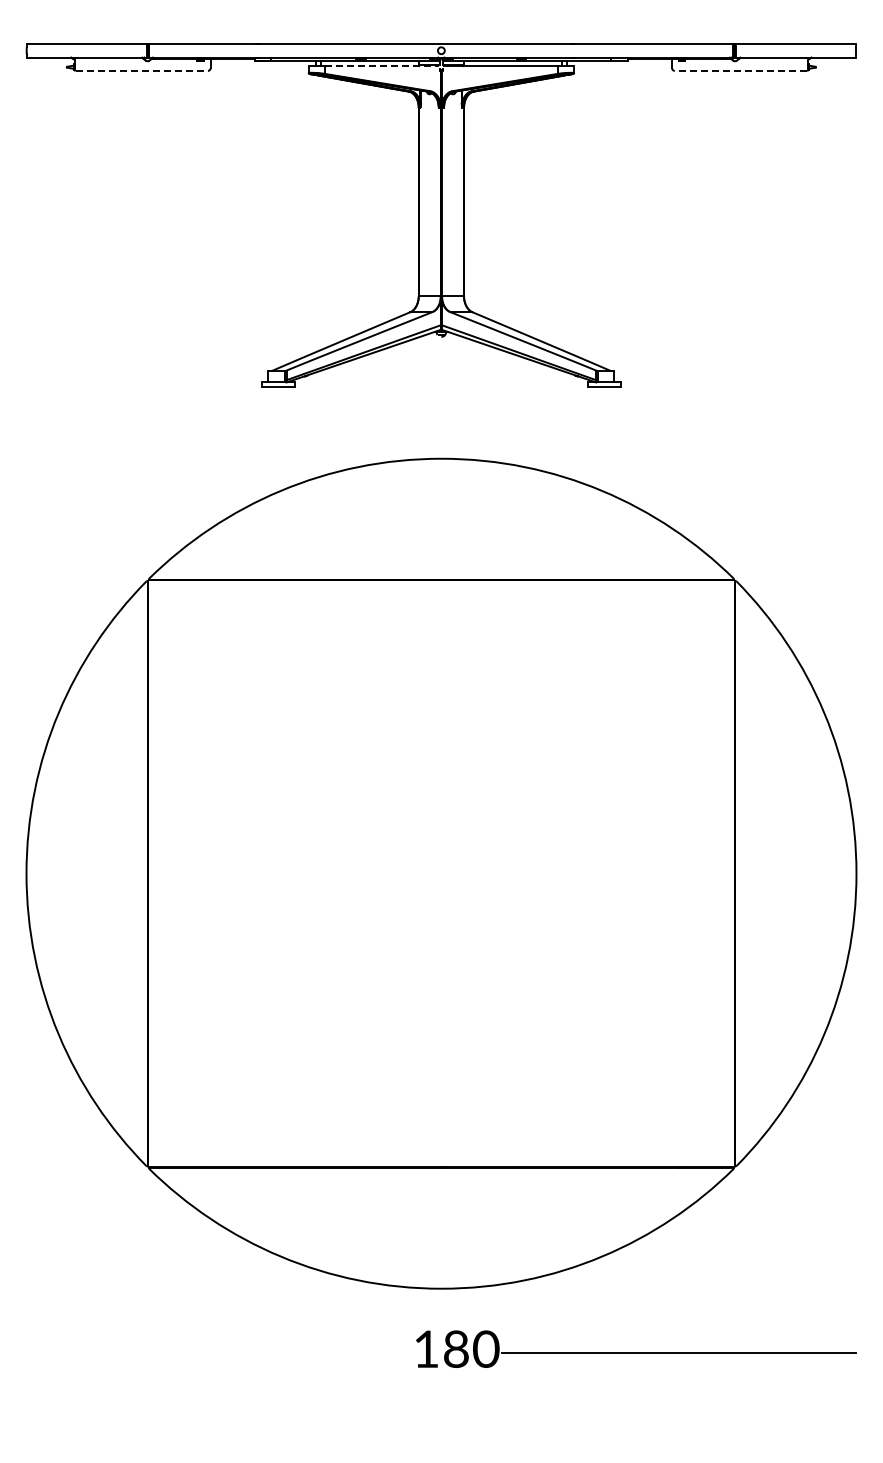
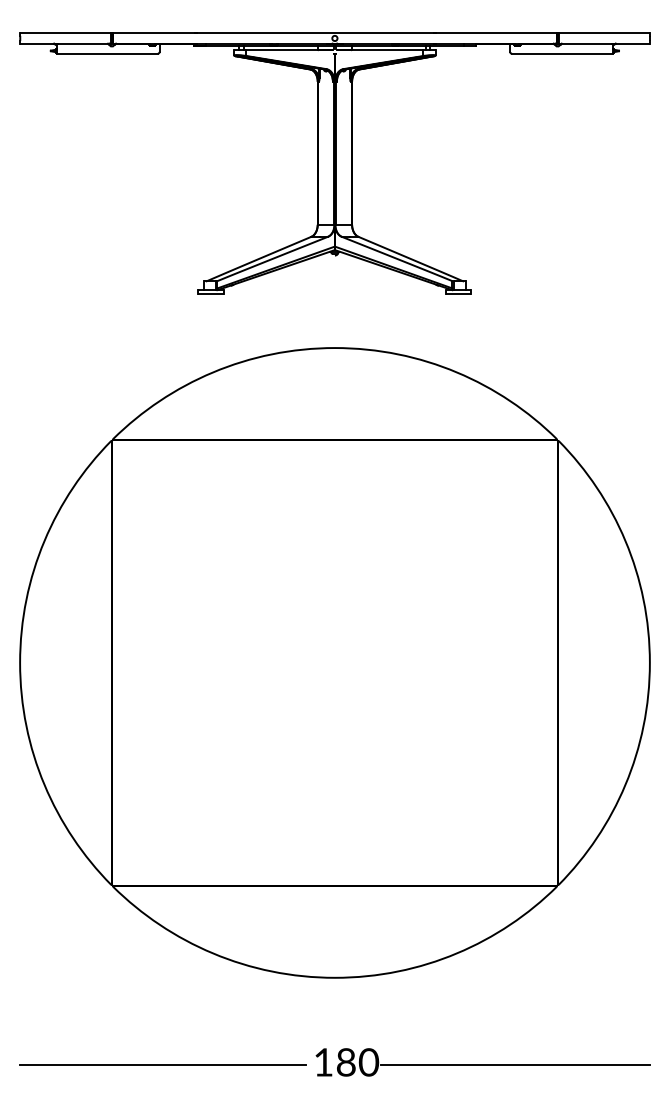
line: (381, 66) -> (289, 50), dashed -> solid
line: (142, 70) -> (108, 53), dashed -> solid
line: (740, 70) -> (561, 53), dashed -> solid
part: (636, 1348) -> (482, 1061), moved
line: (214, 1403) -> (162, 1064), added

